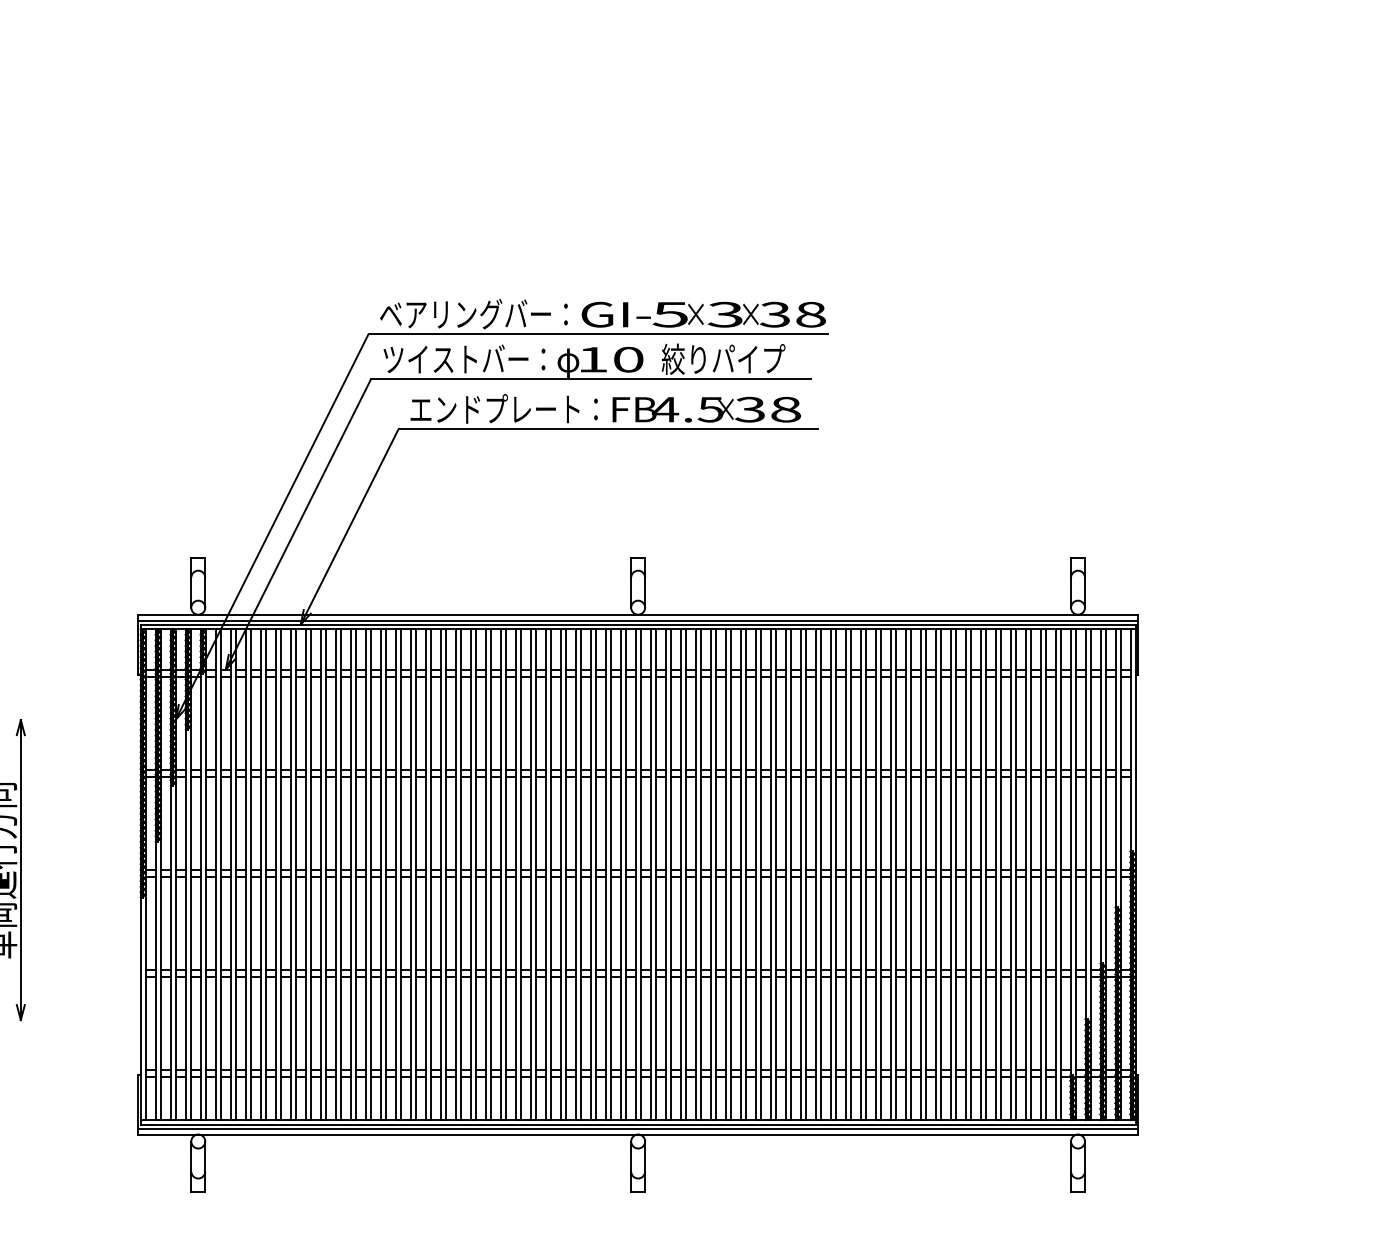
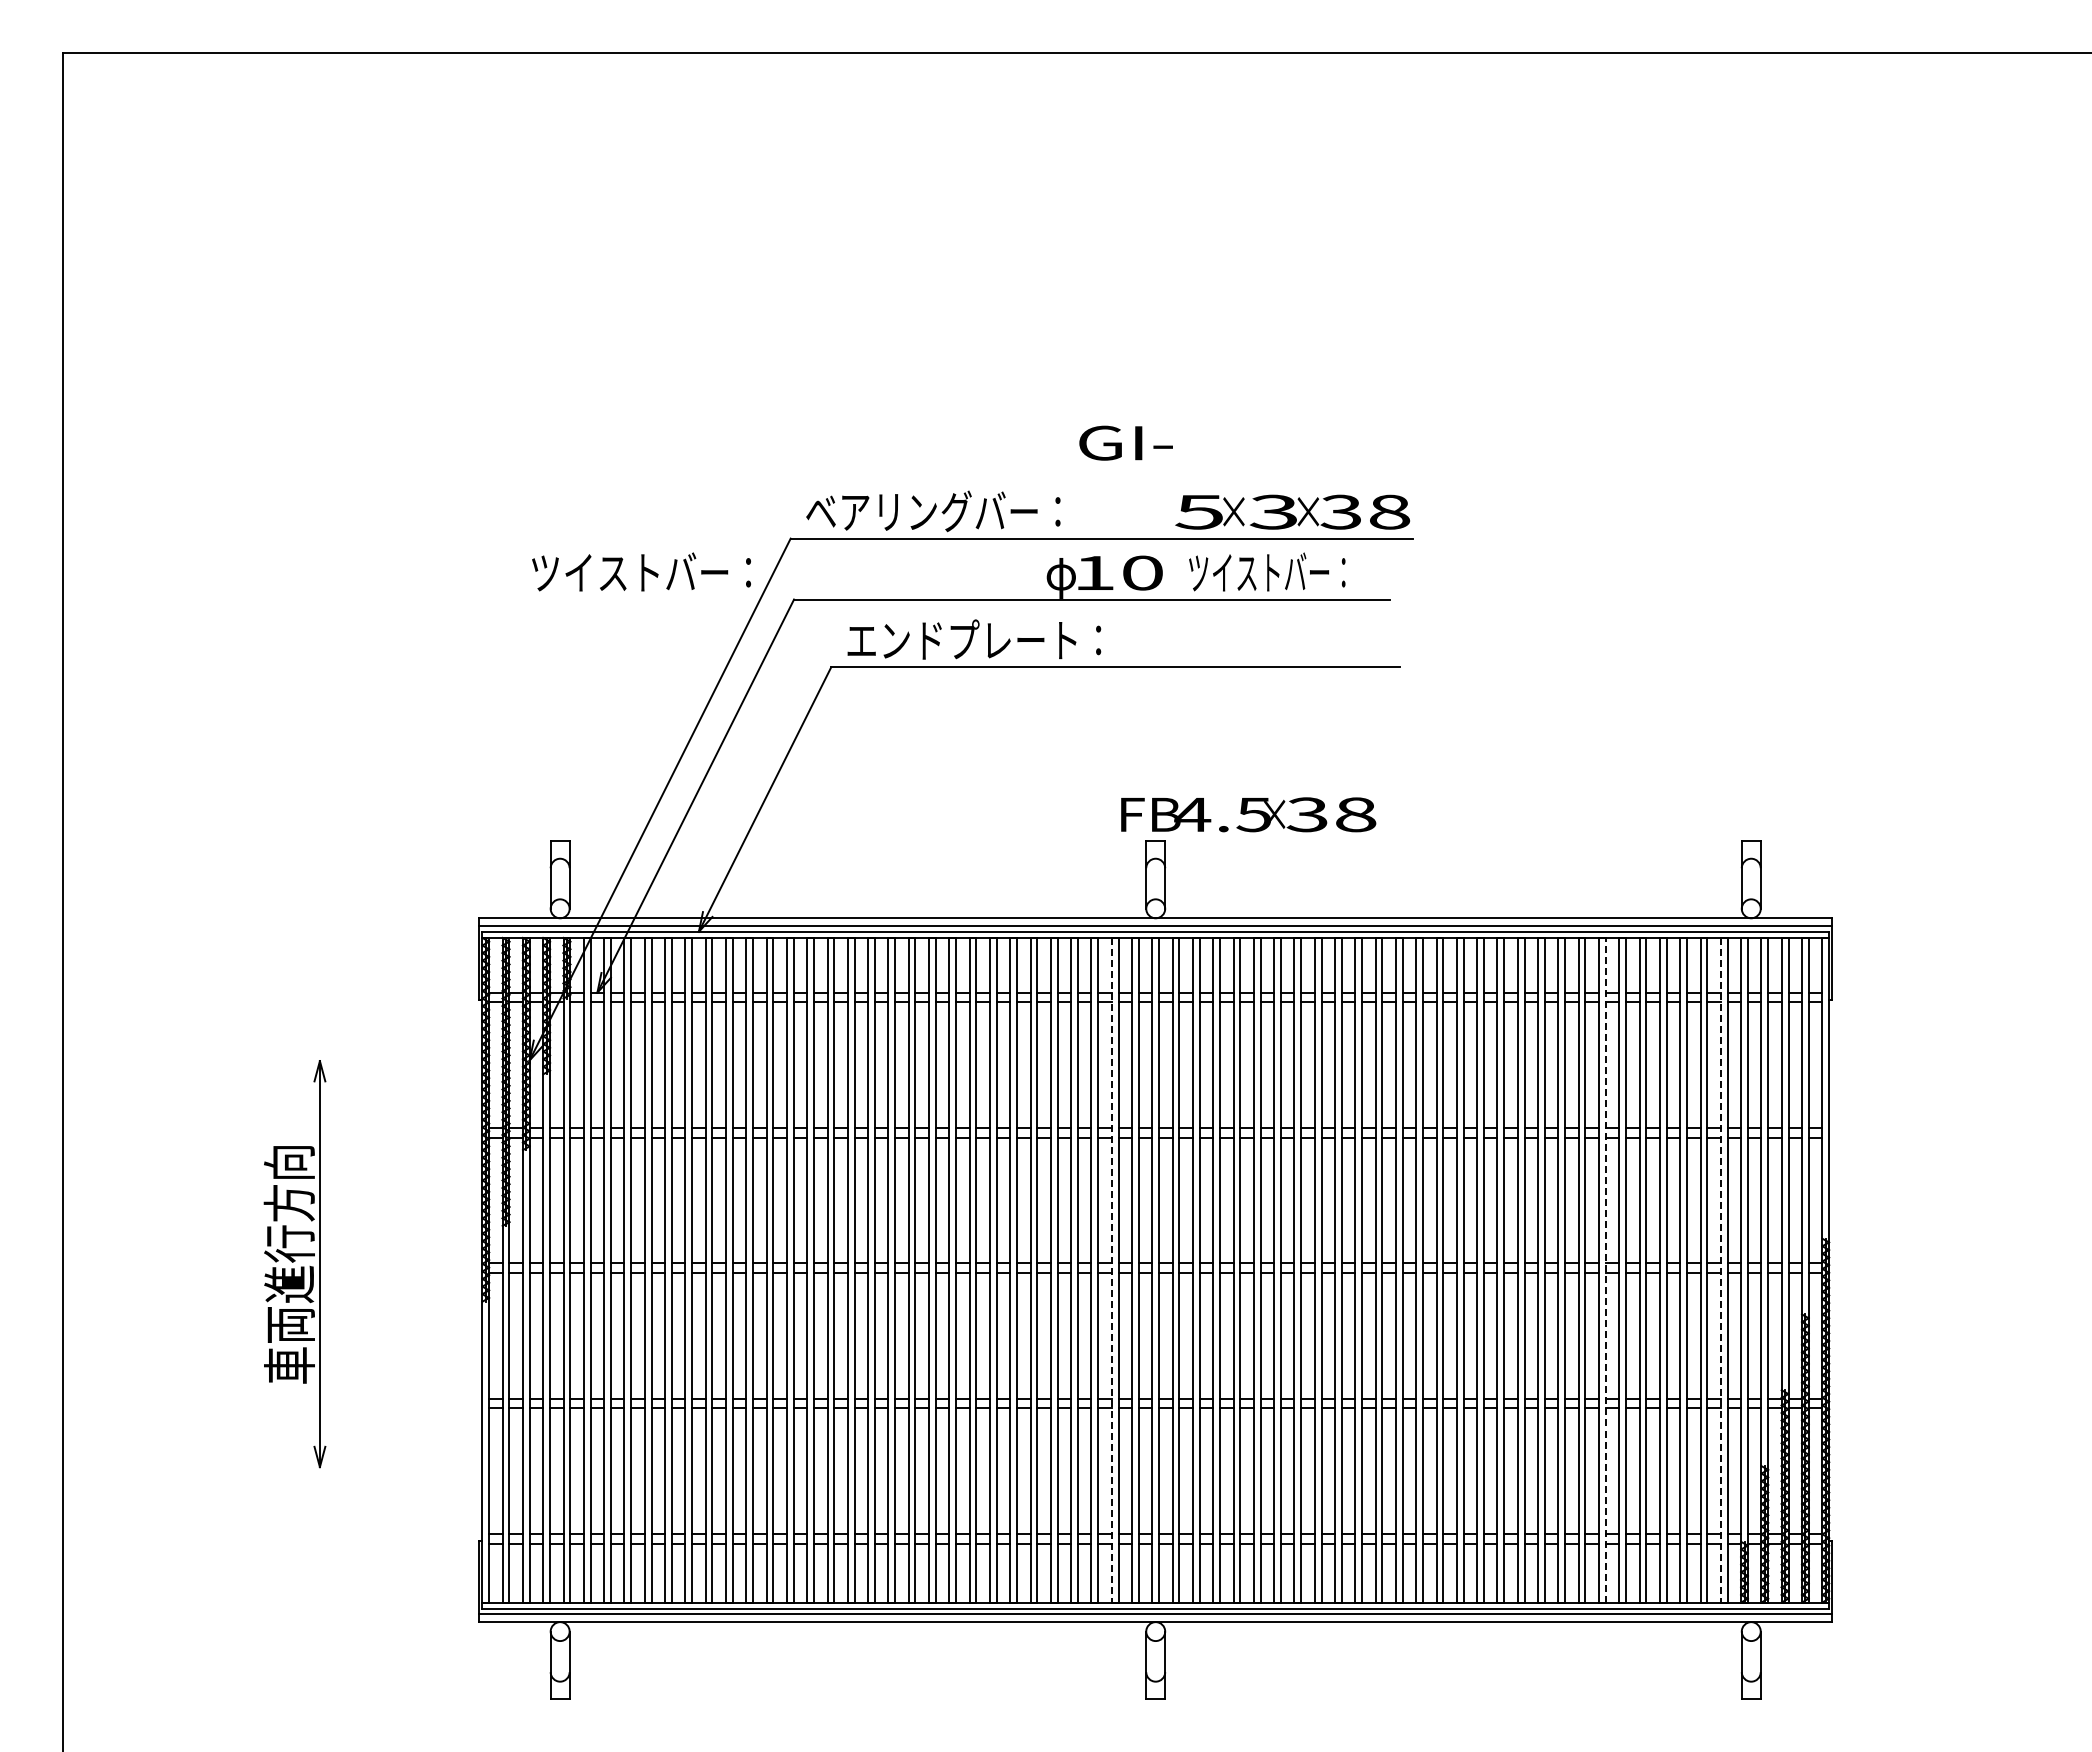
text: (615, 314) -> (1125, 442), moved
text: (464, 358) -> (641, 571), moved
text: (723, 359) -> (1271, 572), 絞りパイプ -> ツイストバー：
text: (706, 409) -> (1248, 814), moved
line: (605, 874) -> (1111, 1270), solid -> dashed
line: (970, 874) -> (1605, 1269), solid -> dashed
line: (1055, 874) -> (1720, 1270), solid -> dashed

